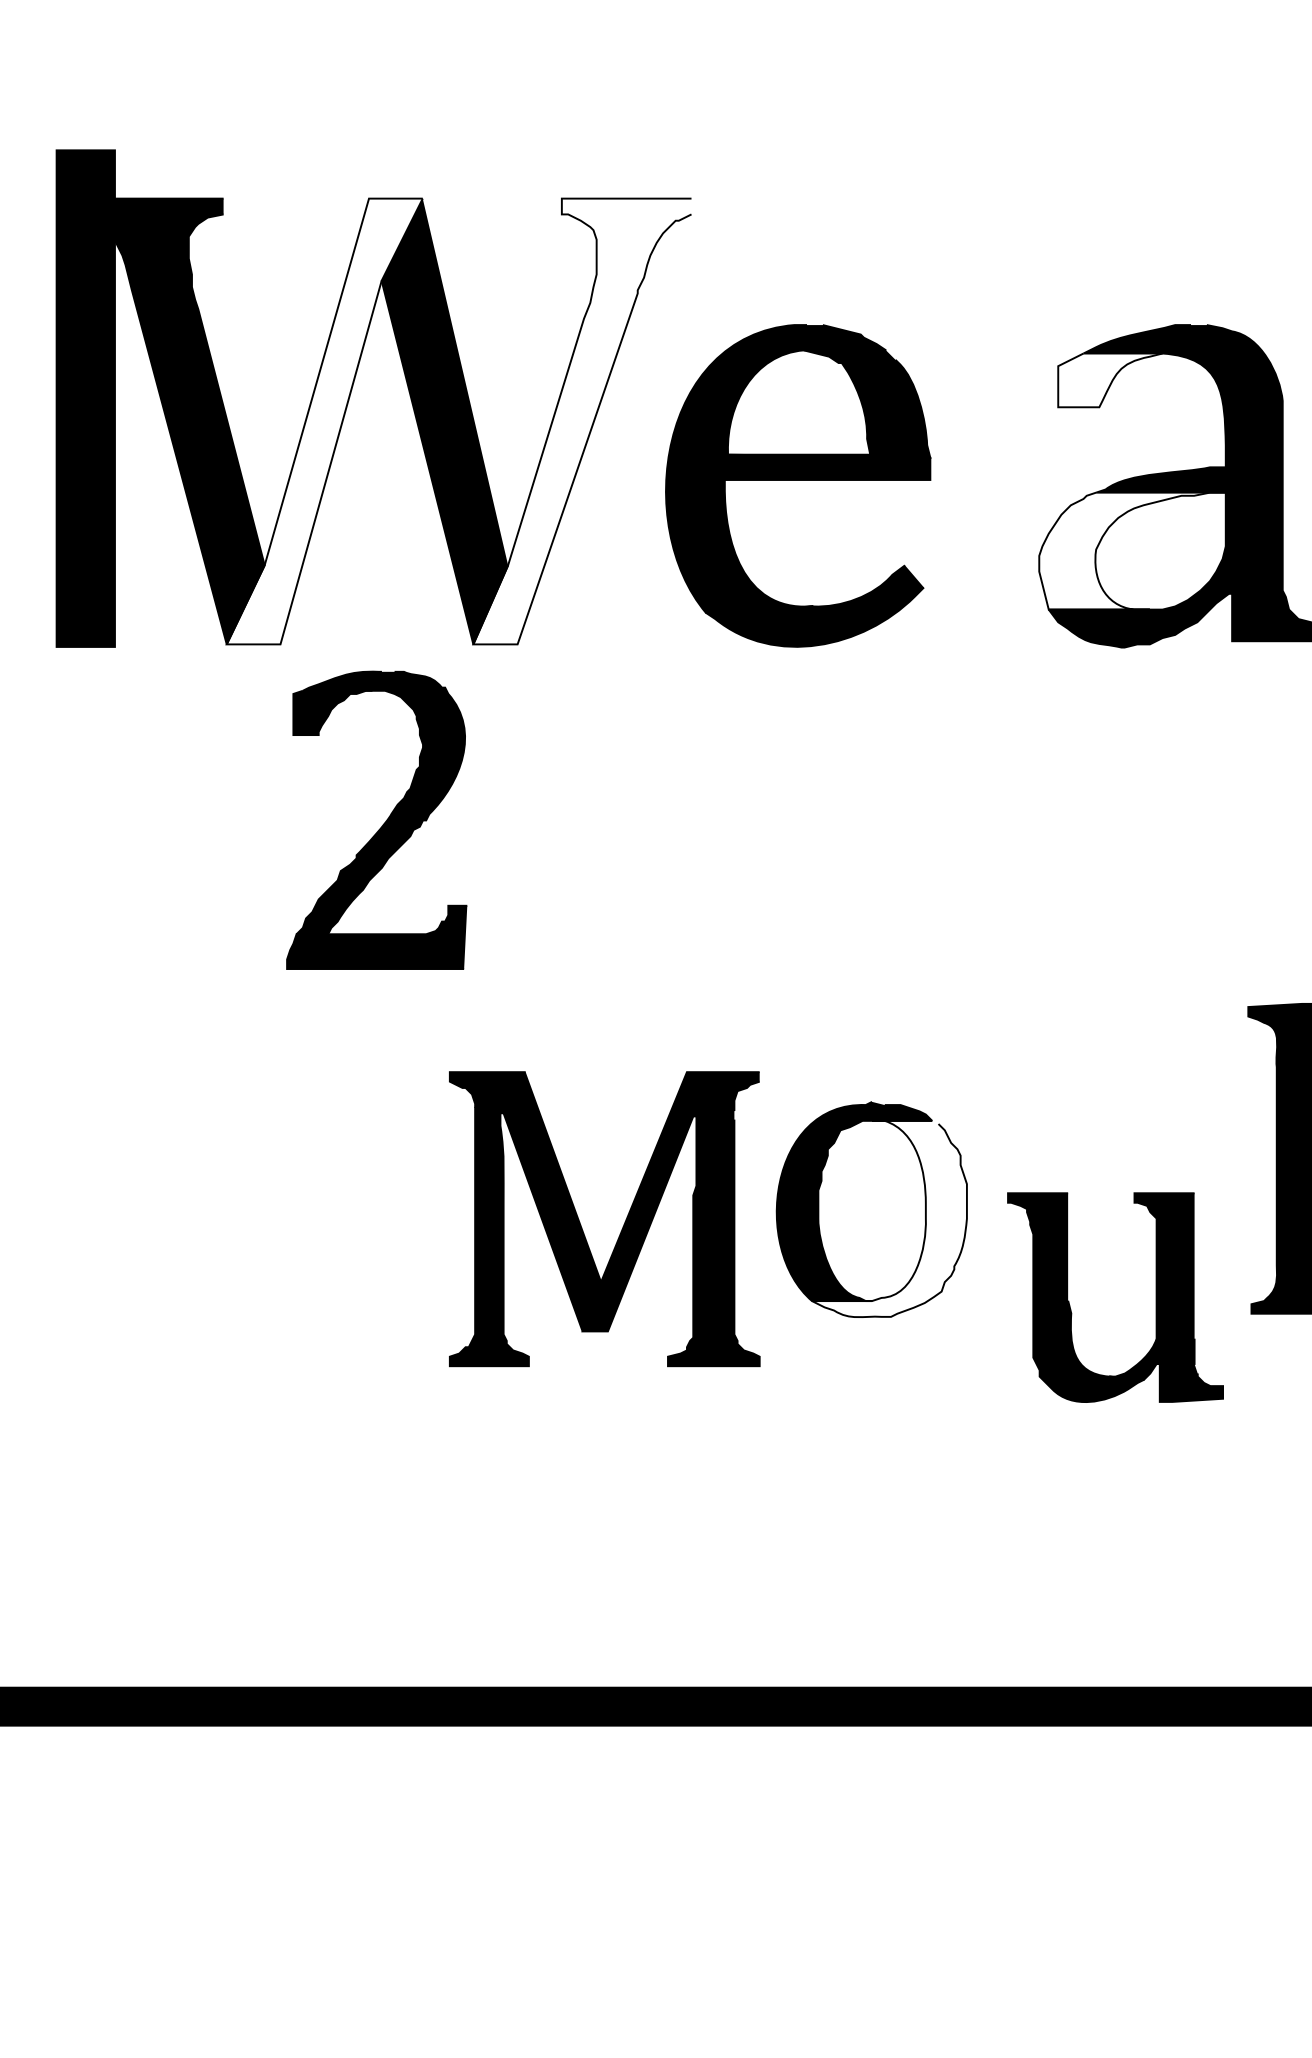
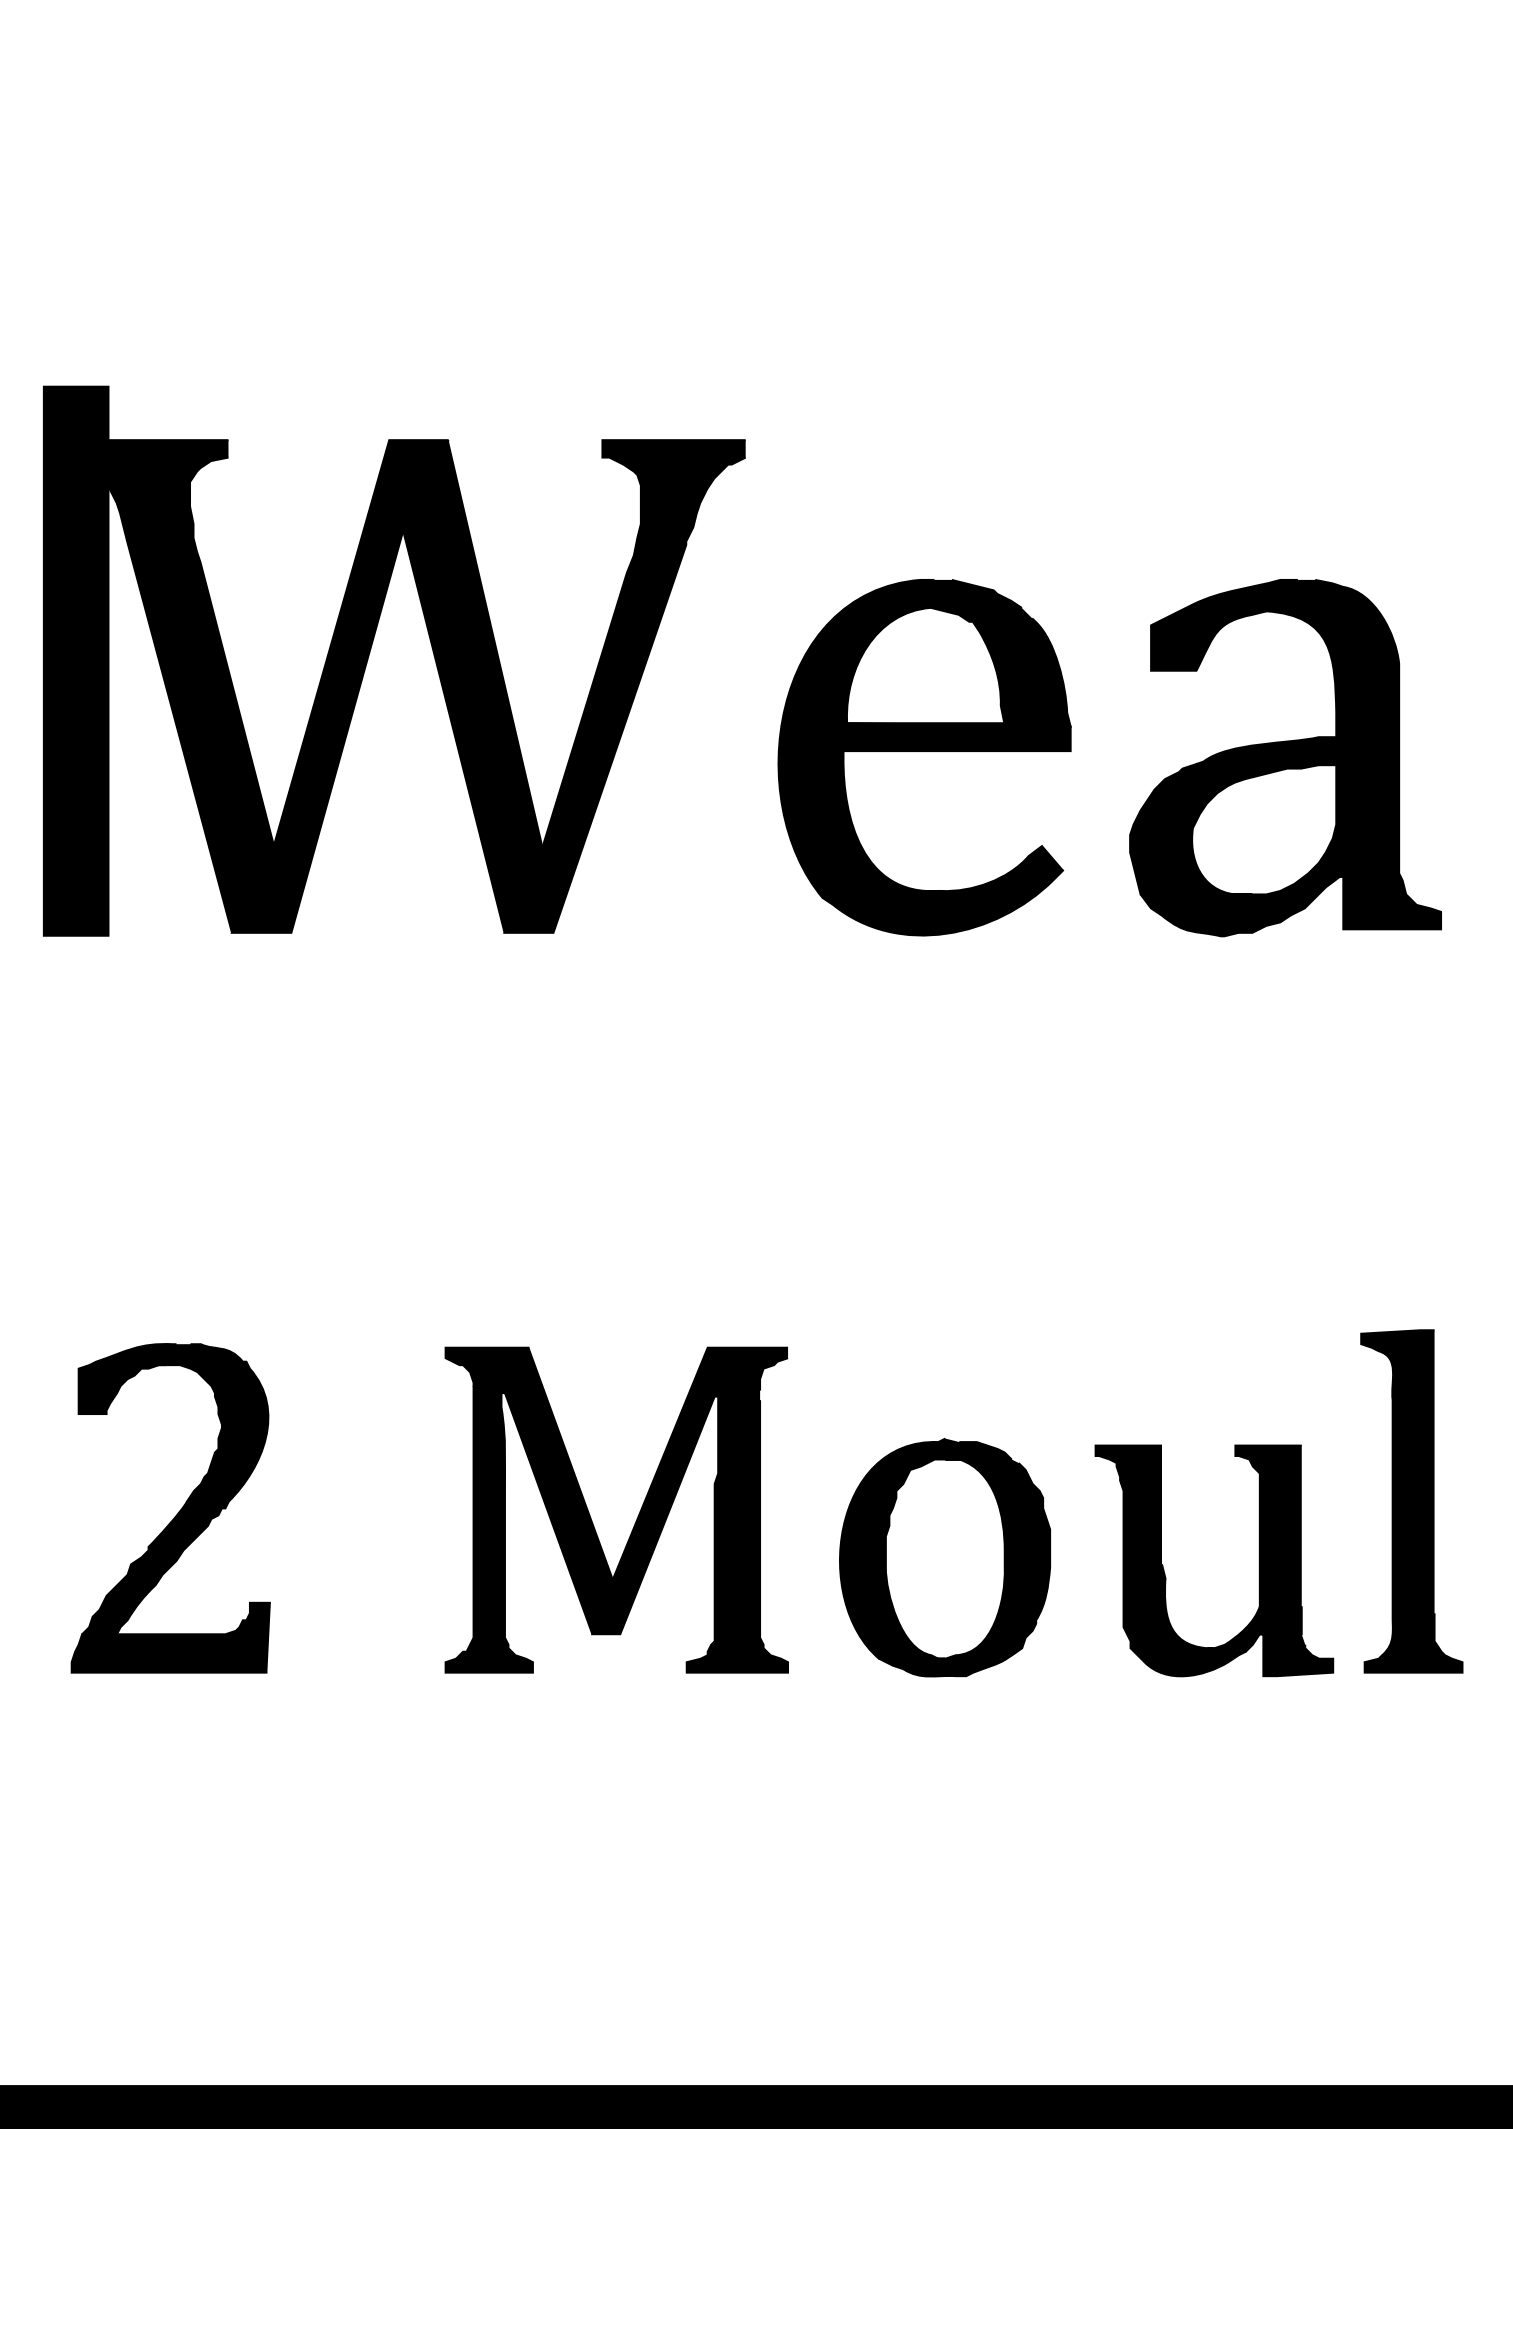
fill: (1110, 379) -> (1208, 640), added
fill: (324, 421) -> (339, 686), added
fill: (581, 421) -> (624, 686), added
part: (798, 485) -> (924, 757), moved
fill: (1132, 550) -> (1233, 829), added
part: (381, 825) -> (176, 1514), moved
fill: (889, 1218) -> (964, 1567), added
part: (622, 1226) -> (636, 1518), moved
part: (1155, 1297) -> (1258, 1560), moved

